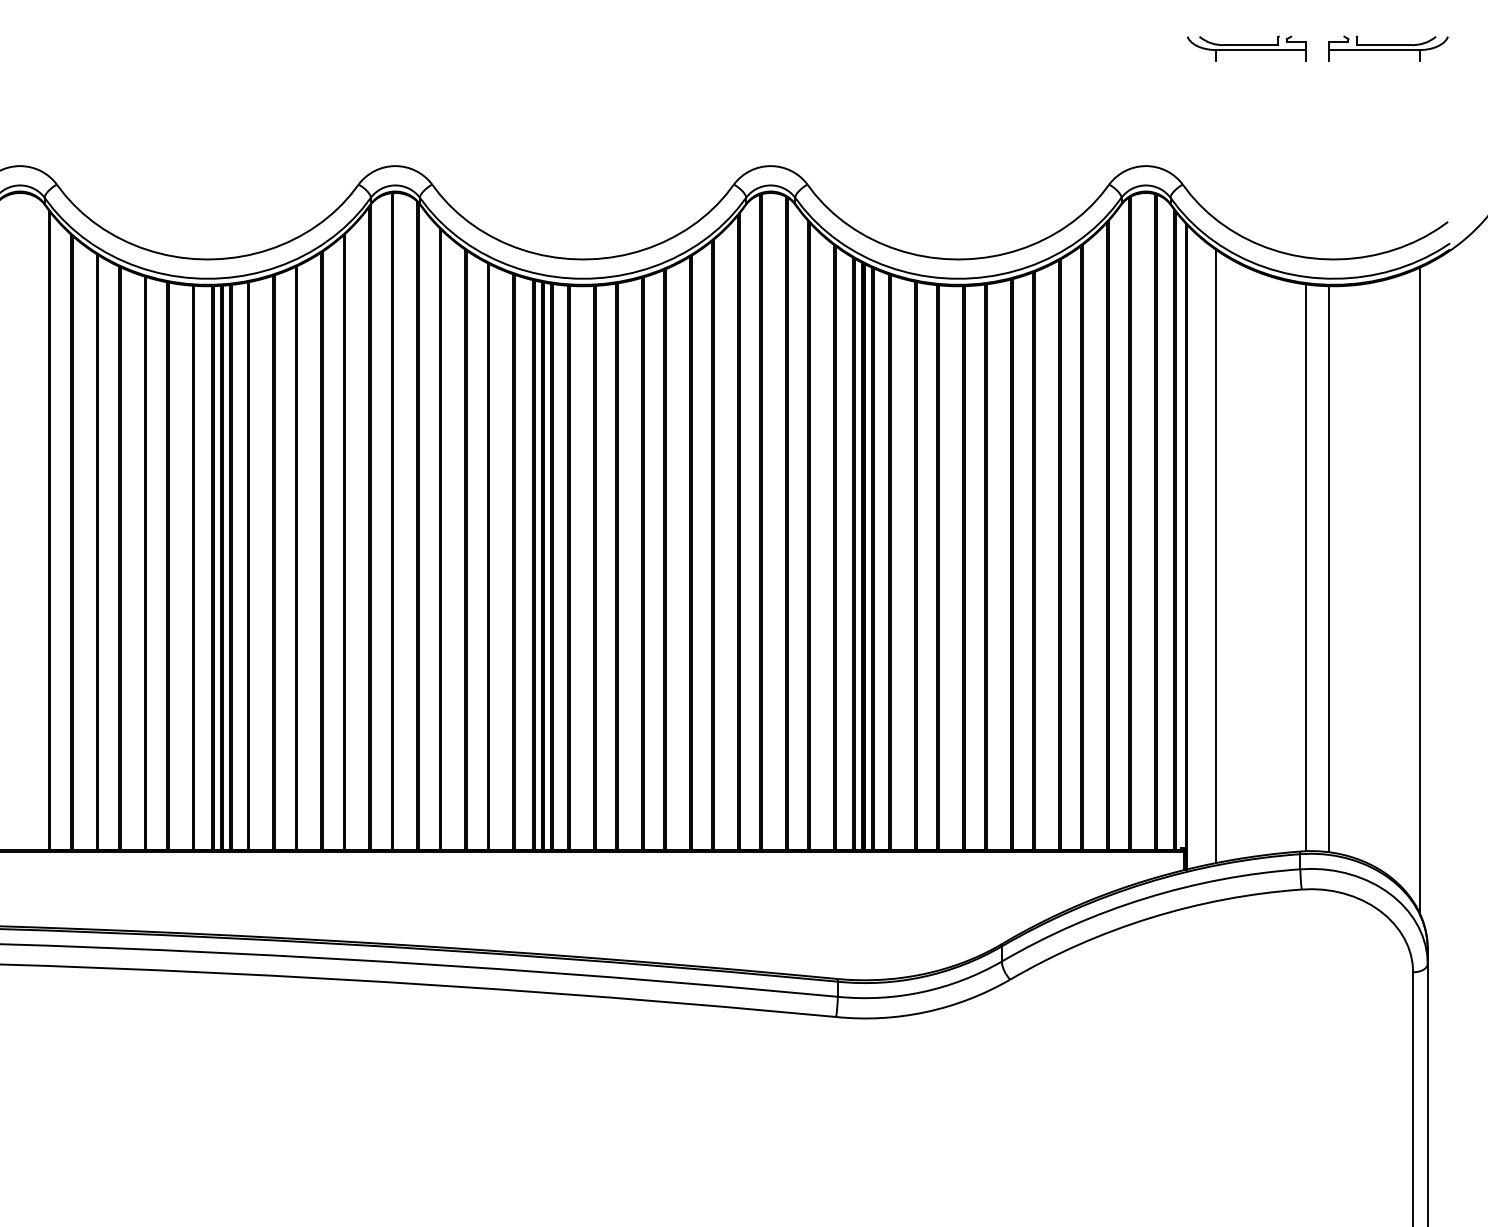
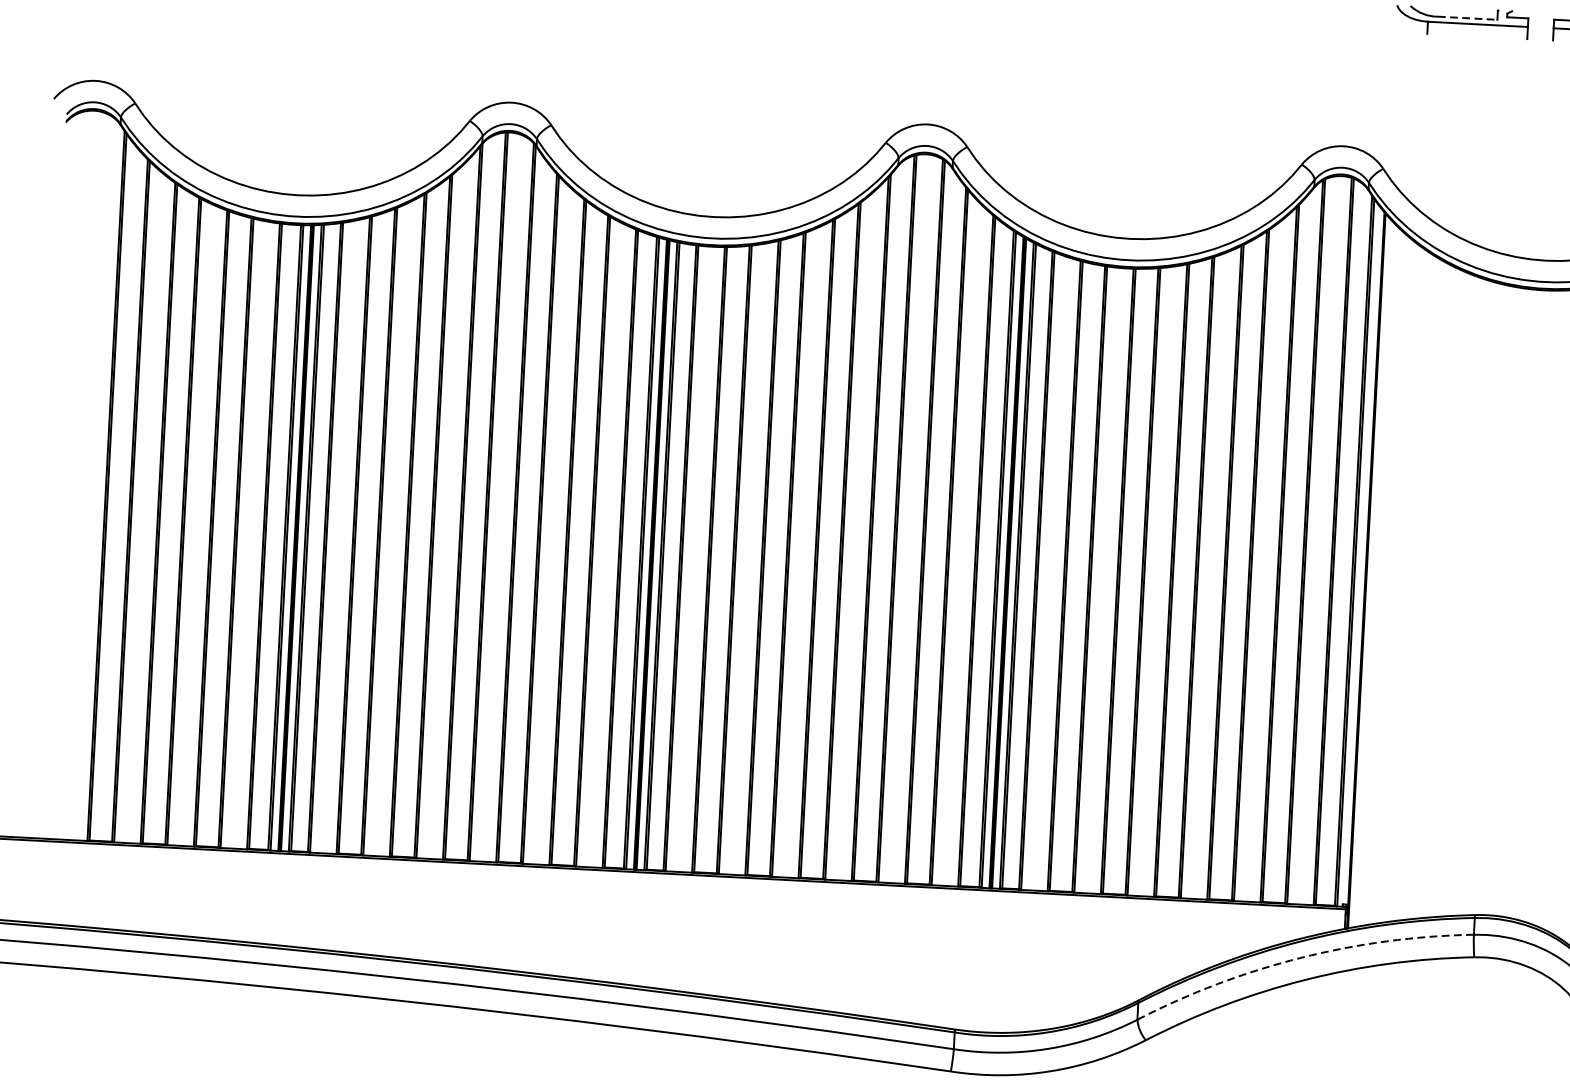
line: (1251, 45) -> (1467, 18), solid -> dashed
line: (1215, 556) -> (1398, 583), removed
line: (1306, 567) -> (1498, 600), removed
line: (1329, 569) -> (1523, 604), removed
arc: (1145, 898) -> (1300, 958), solid -> dashed

